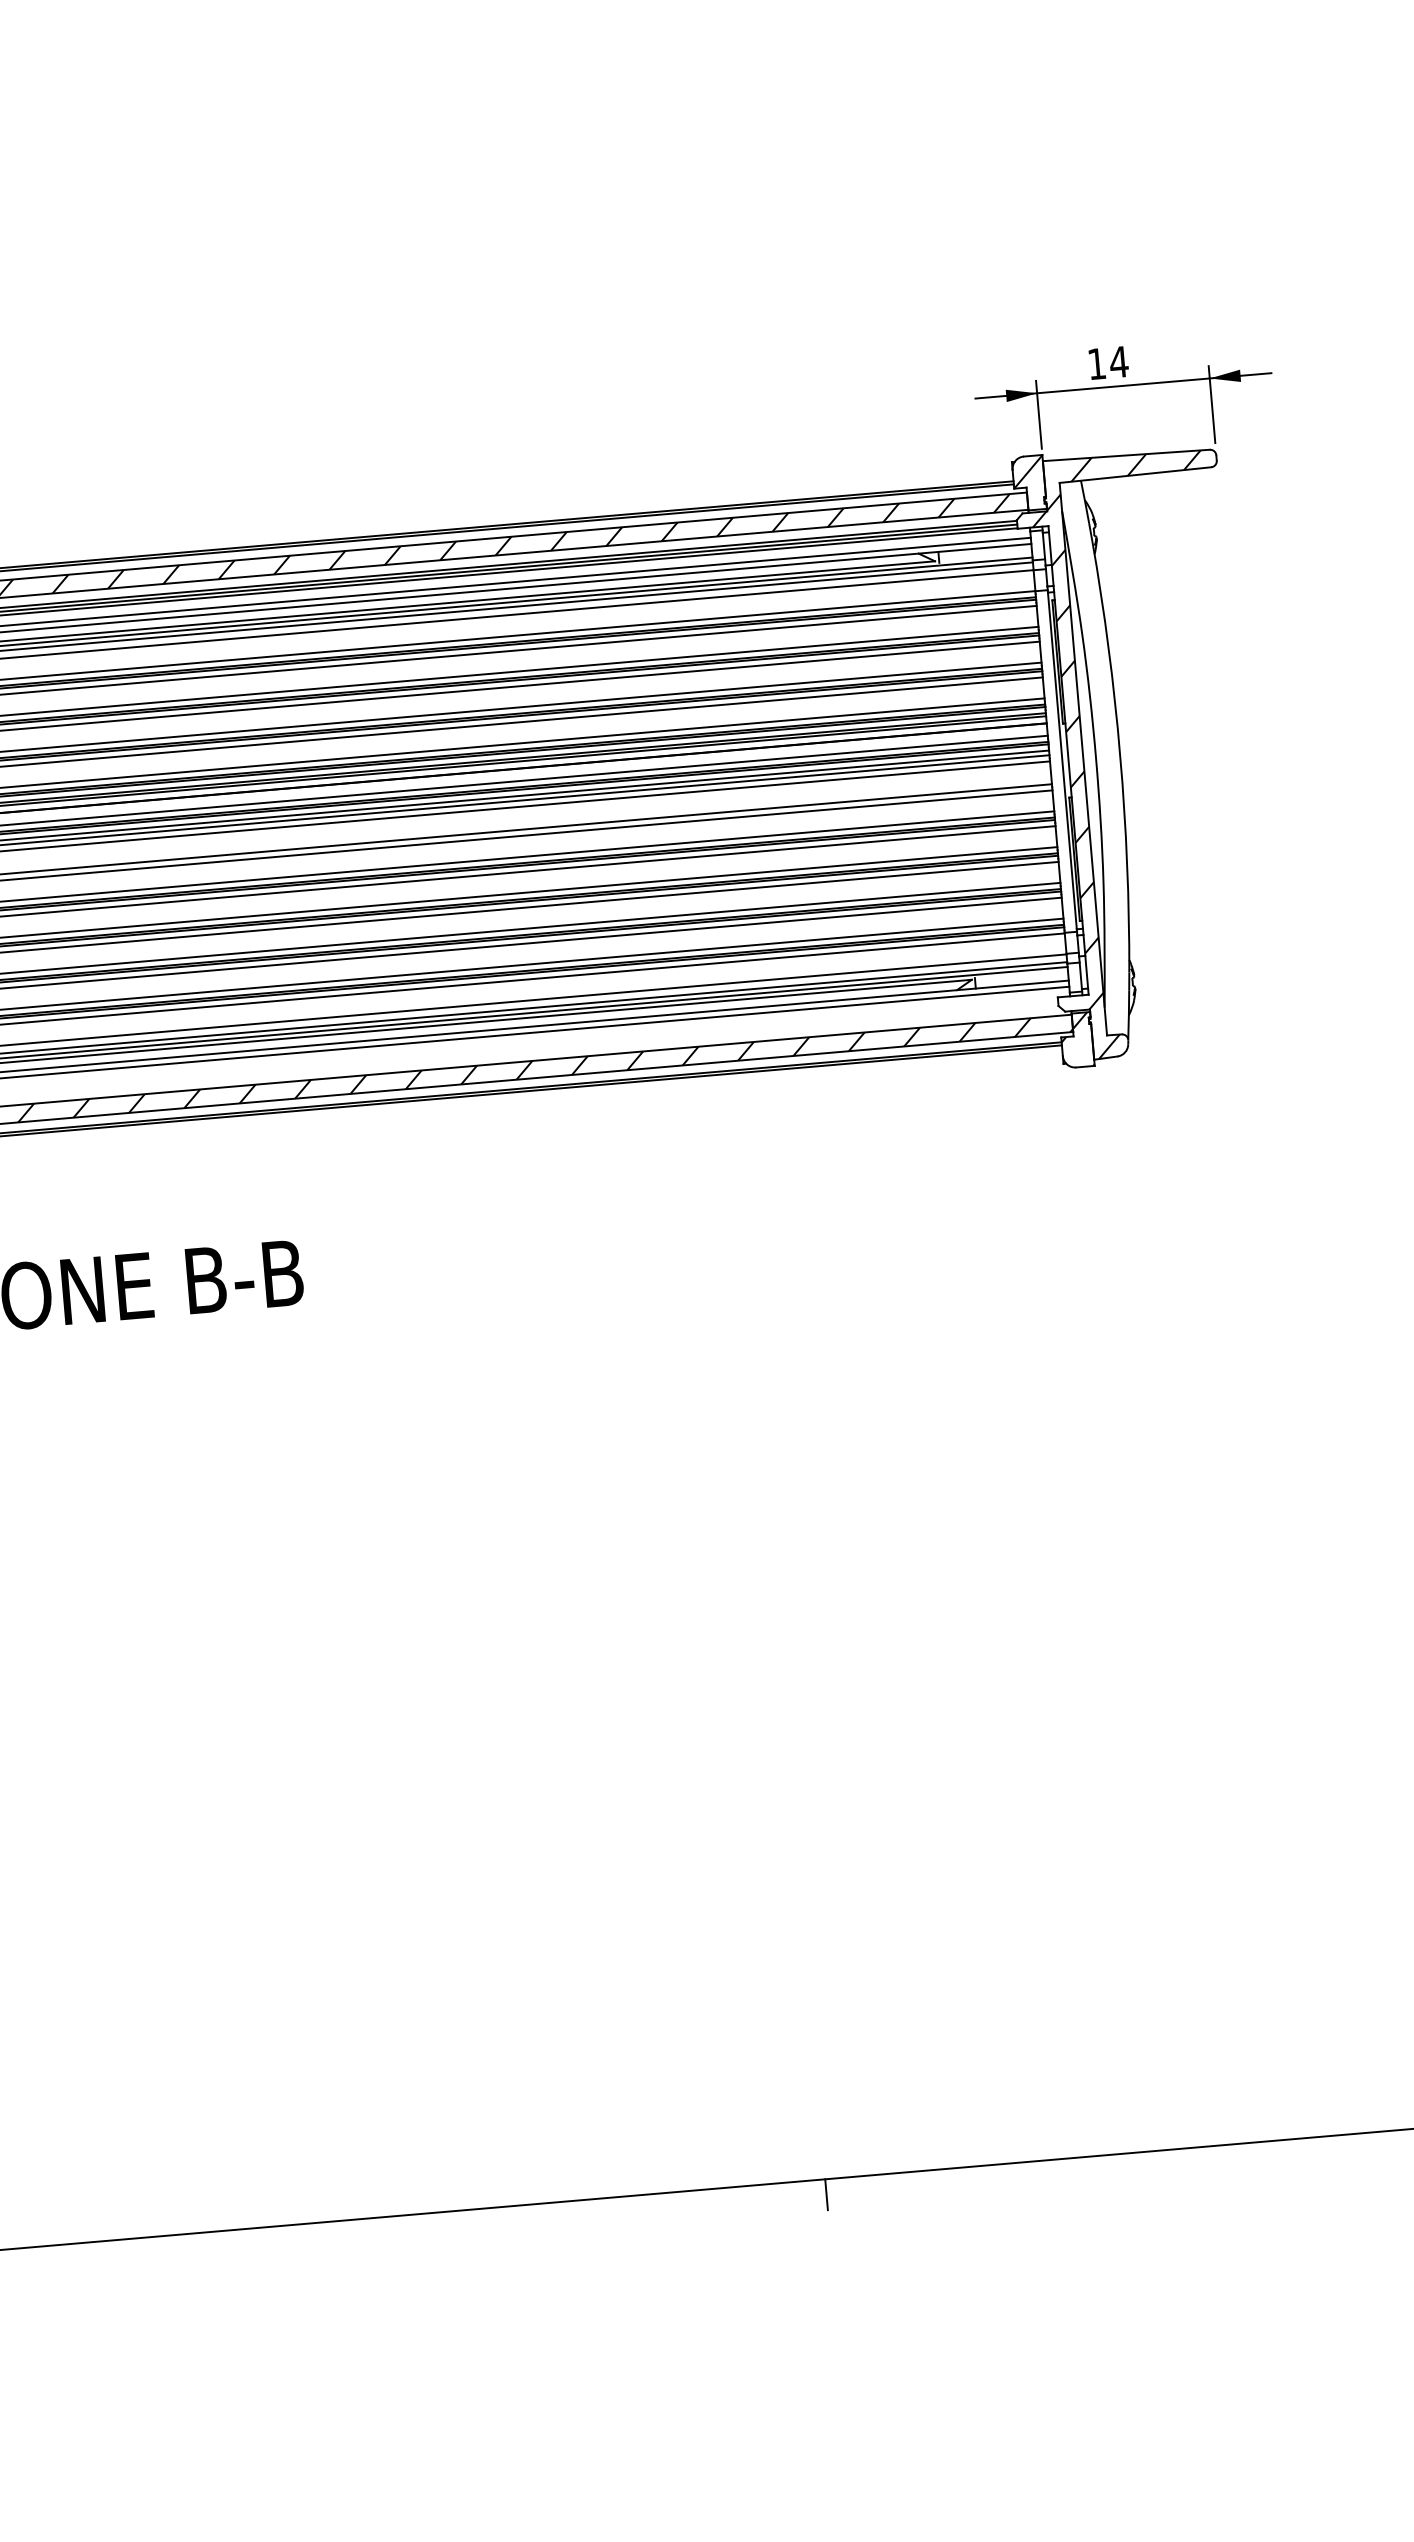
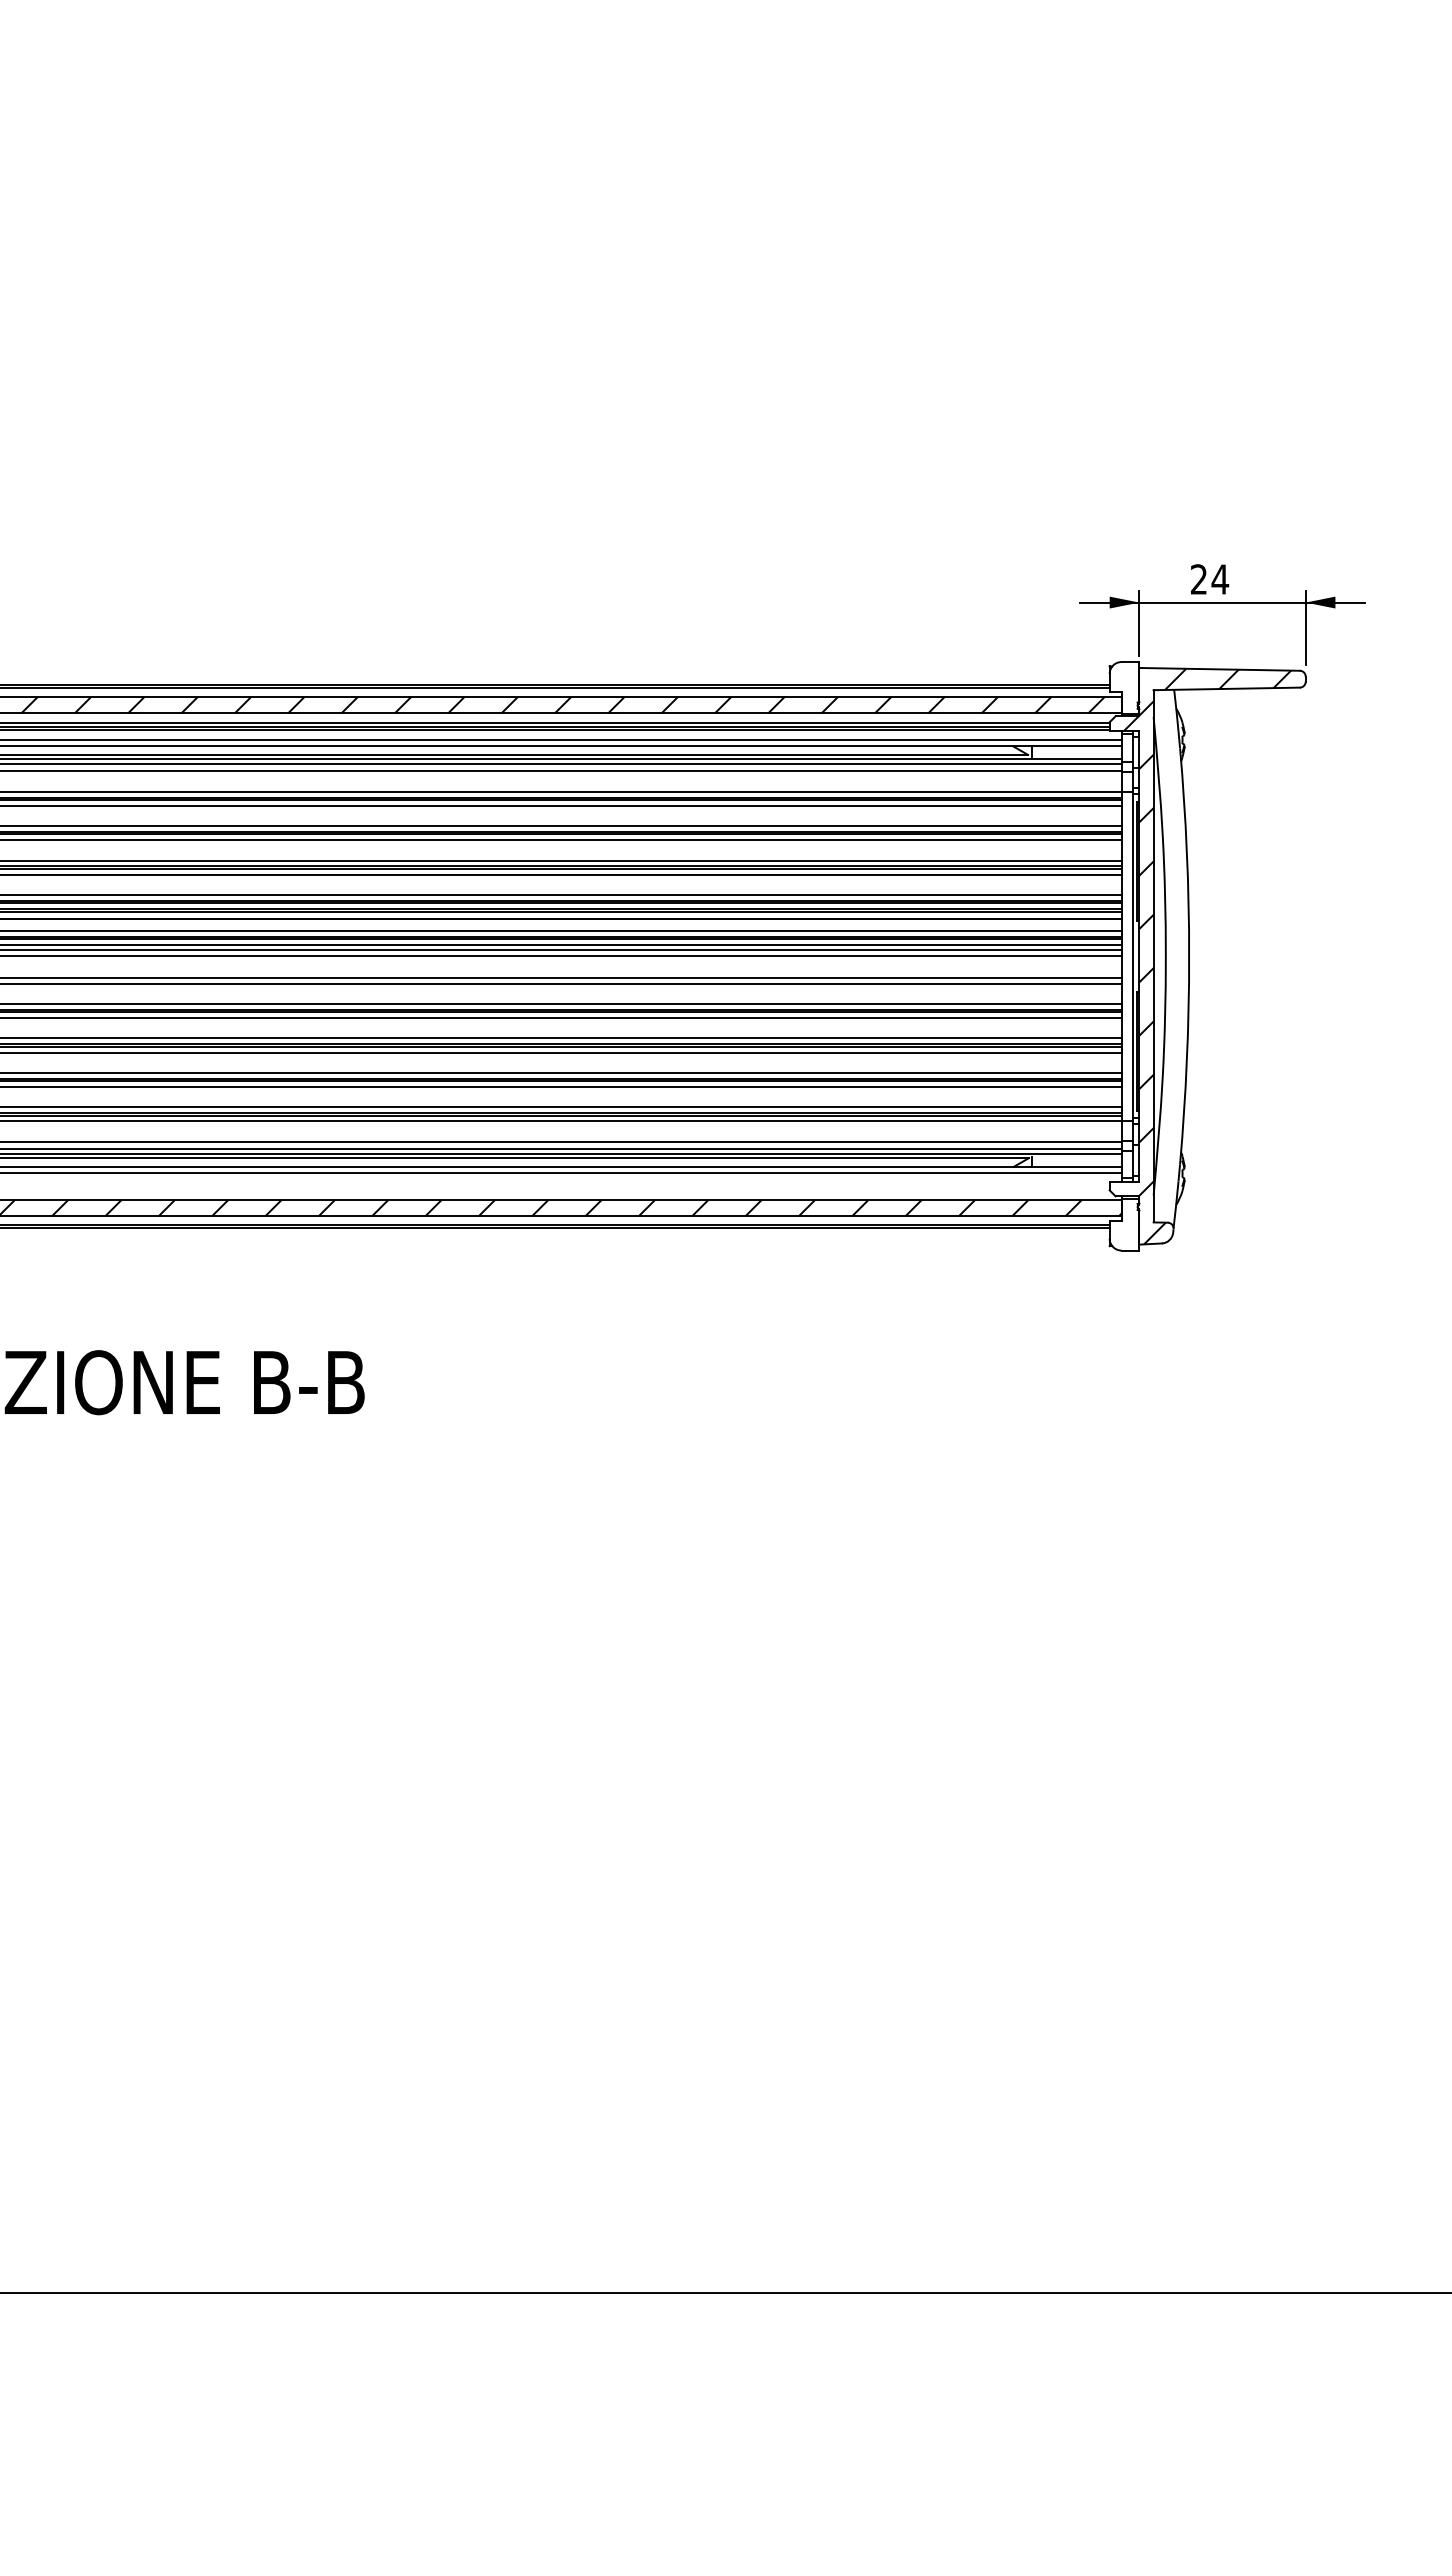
text: (1096, 364) -> (1198, 579), 14 -> 24
hatch: (1028, 471) -> (1124, 676), removed
hatch: (1076, 1040) -> (1124, 1224), removed
line: (826, 2195) -> (790, 2308), removed

